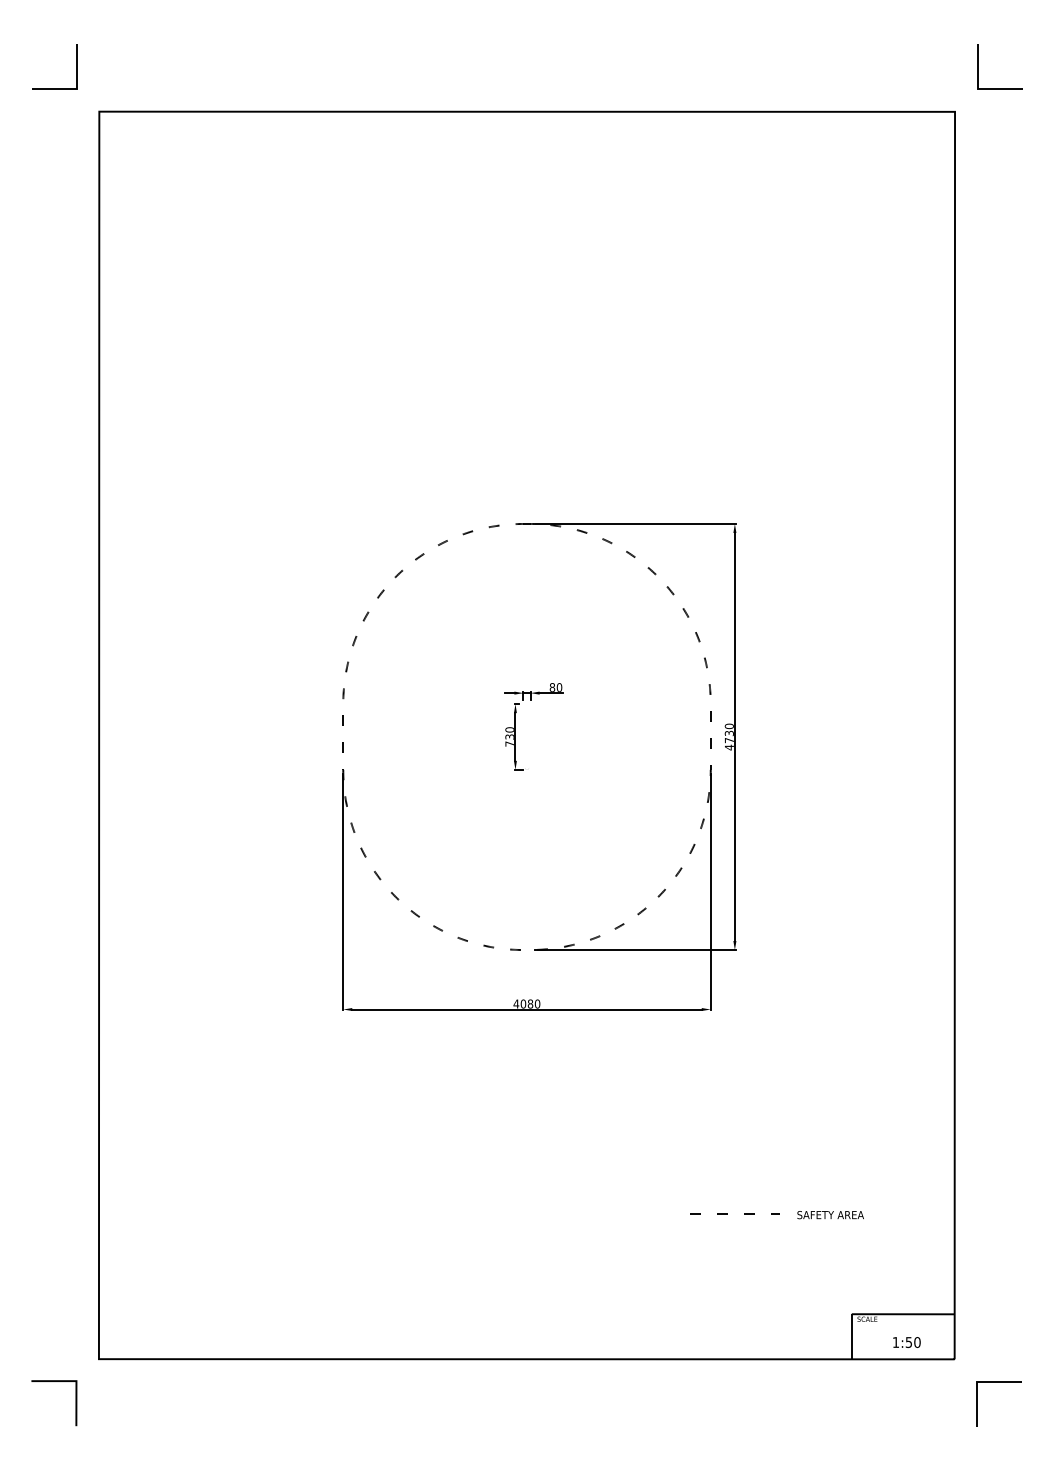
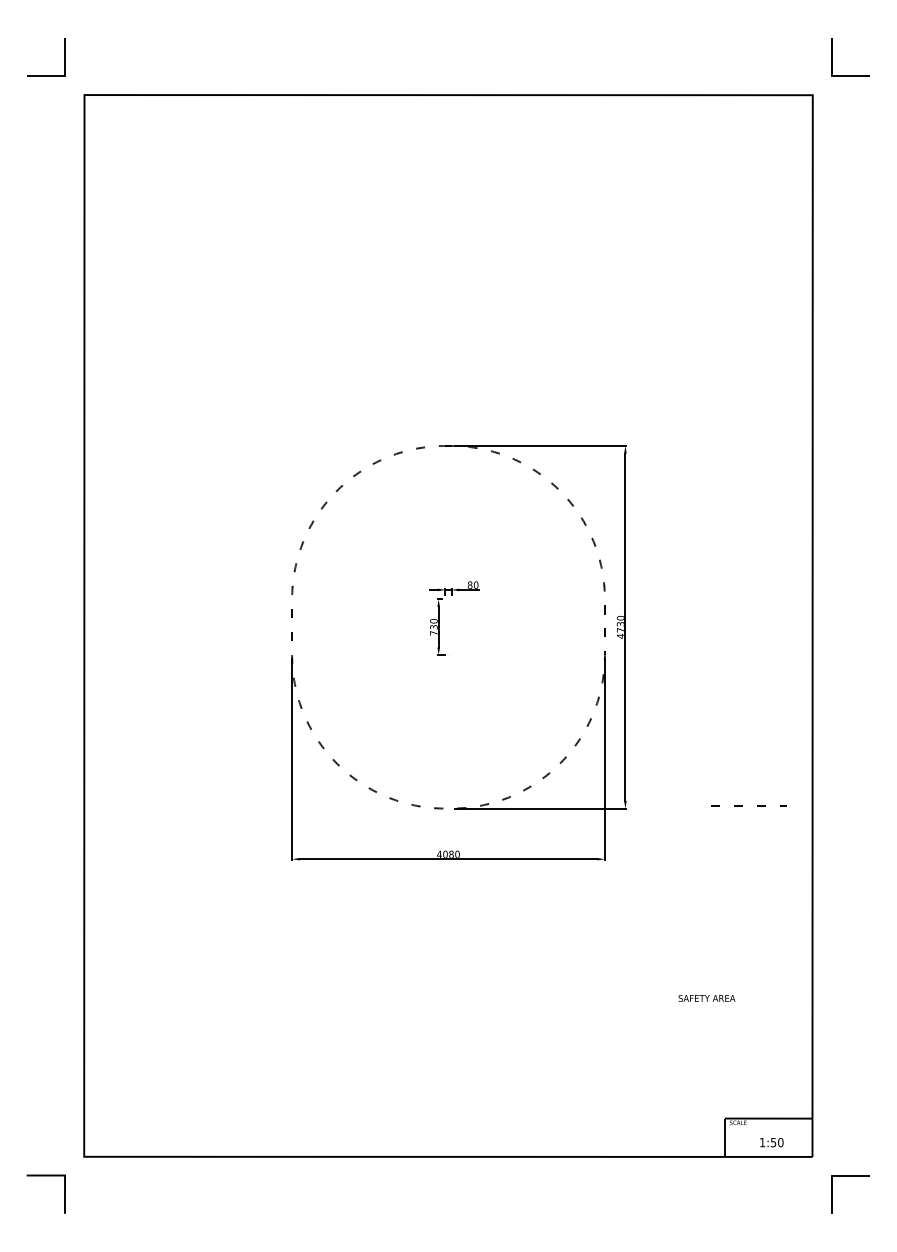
line: (727, 1213) -> (742, 805), moved
text: (830, 1215) -> (706, 998), moved

